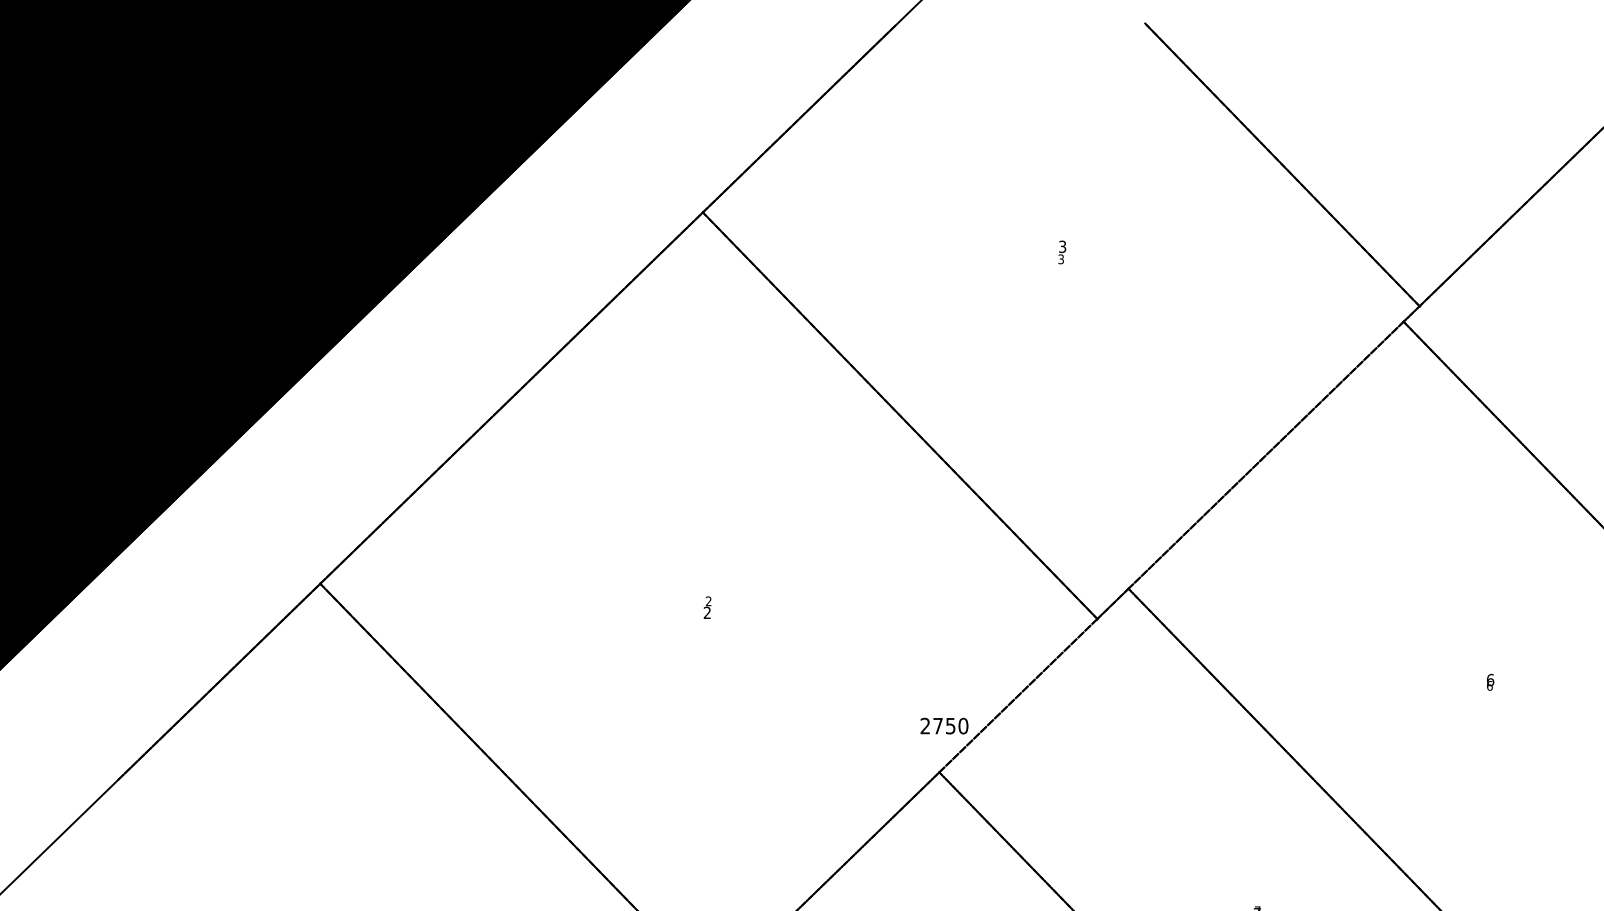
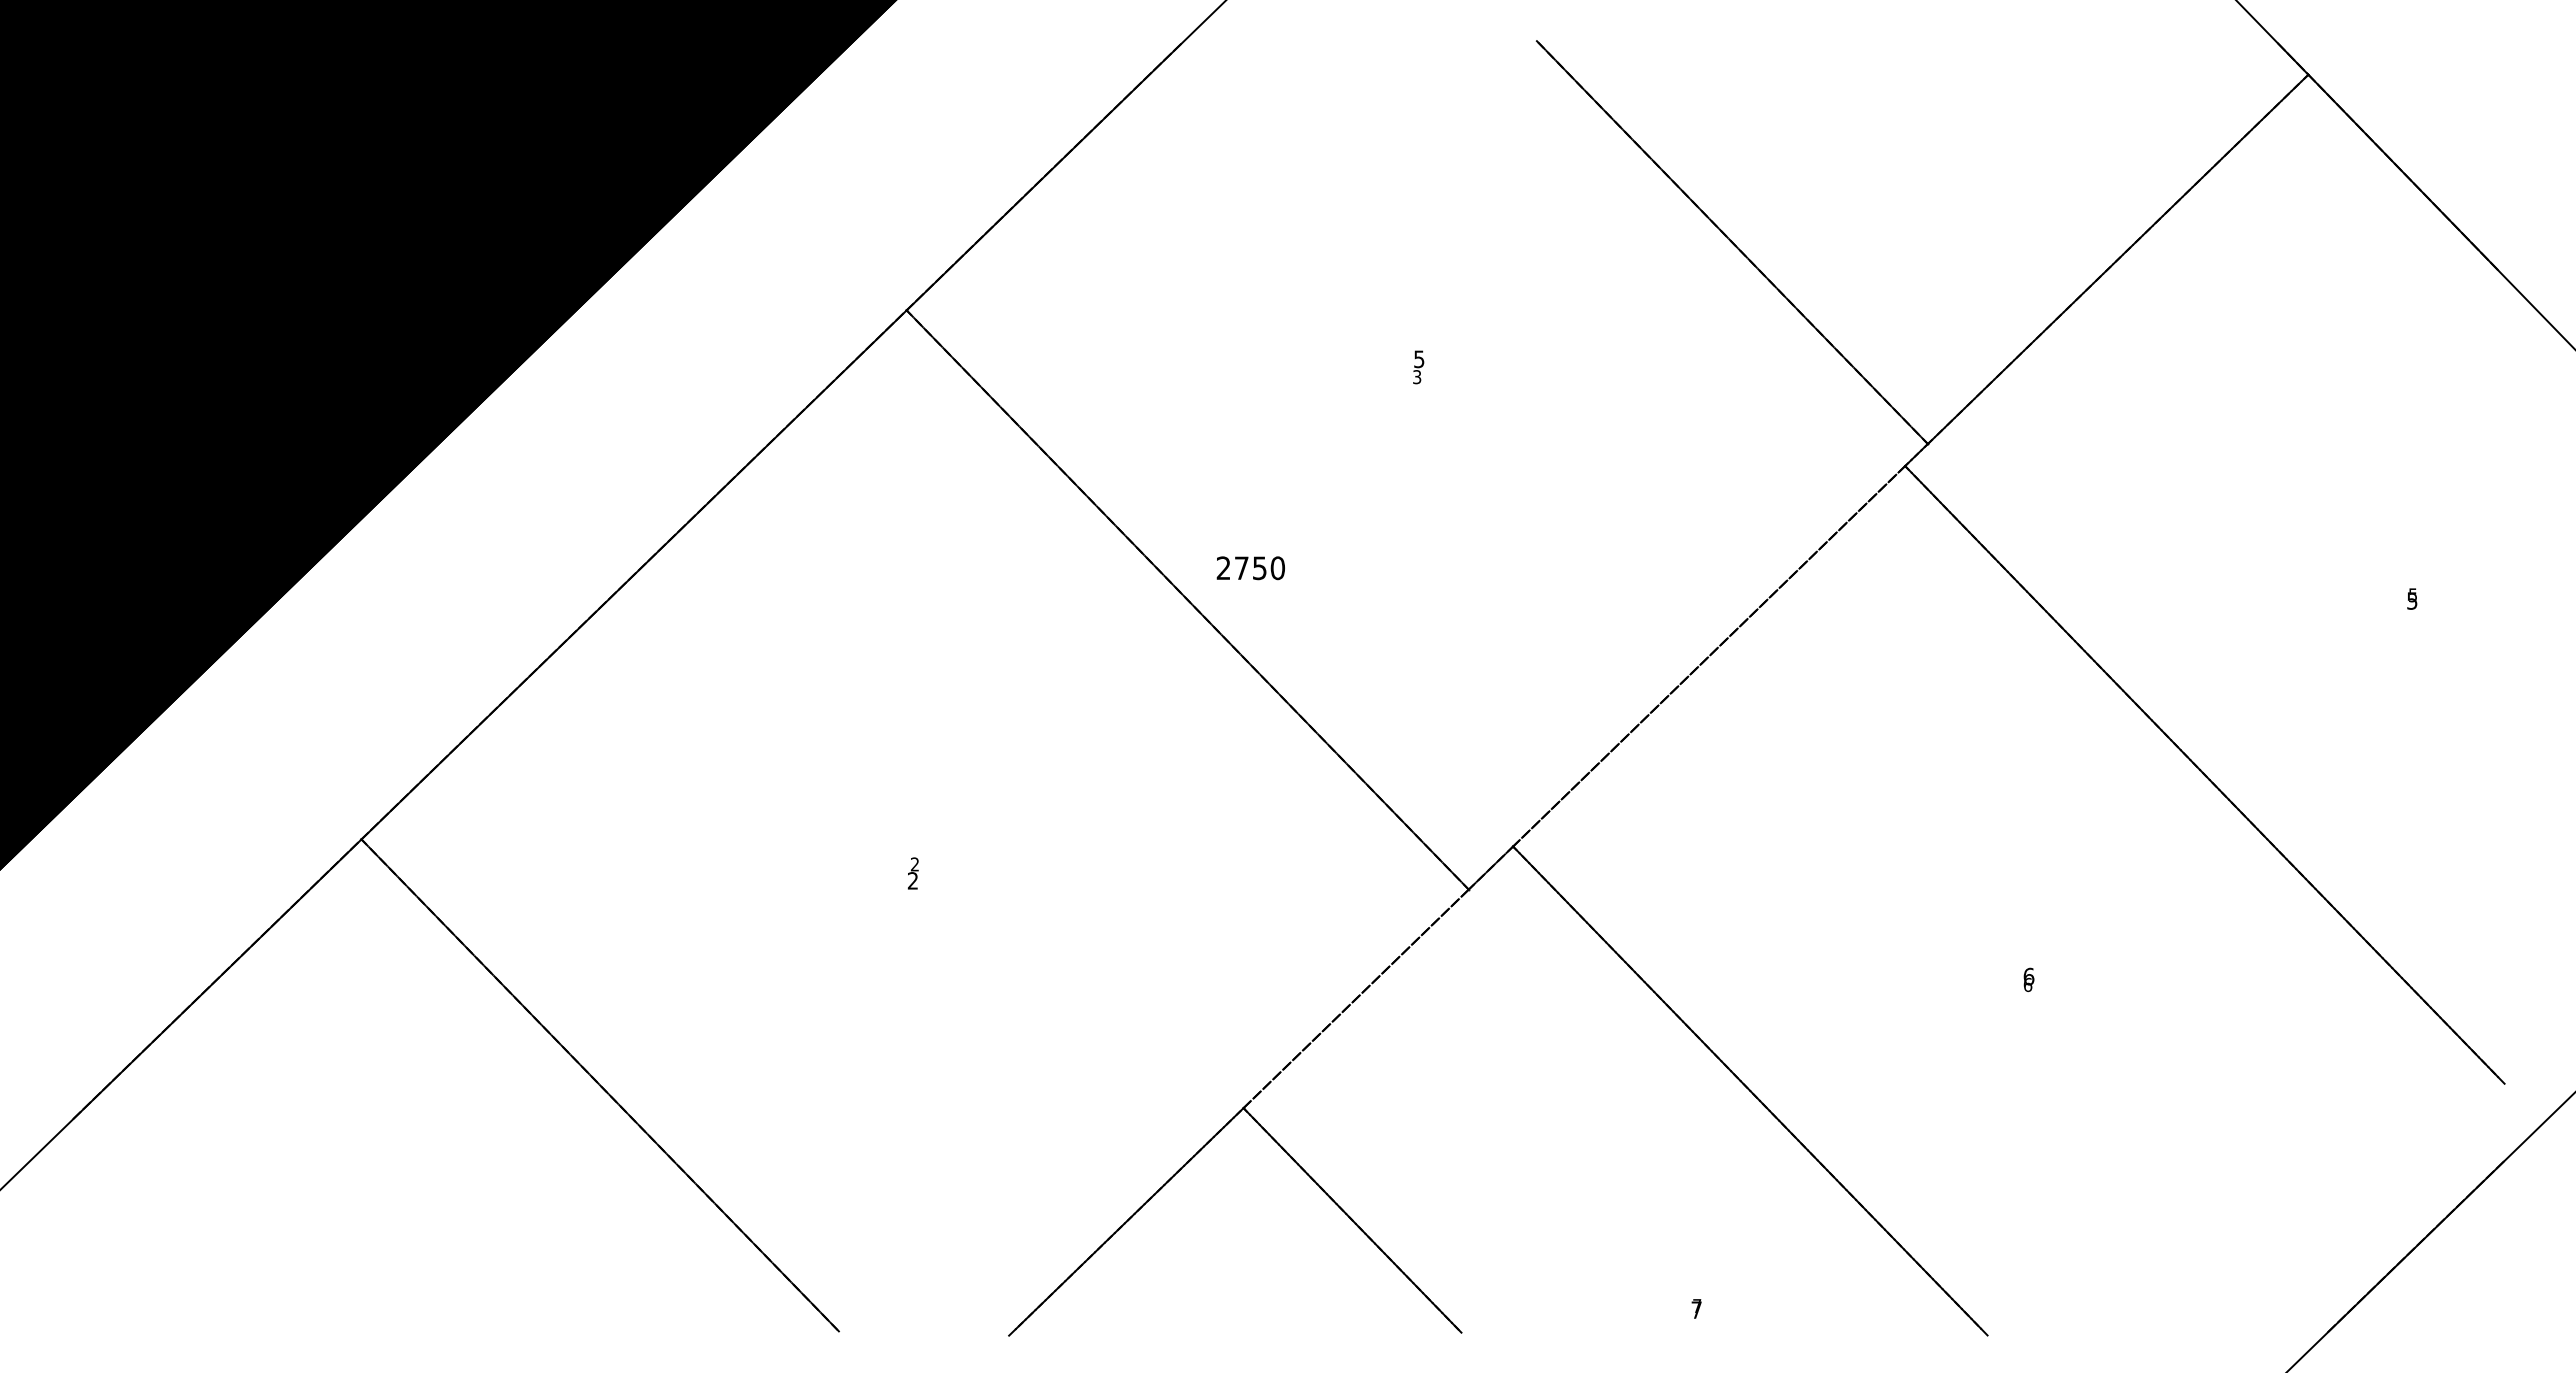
text: (1062, 246) -> (1419, 358), 3 -> 5
text: (944, 726) -> (1250, 568), moved

